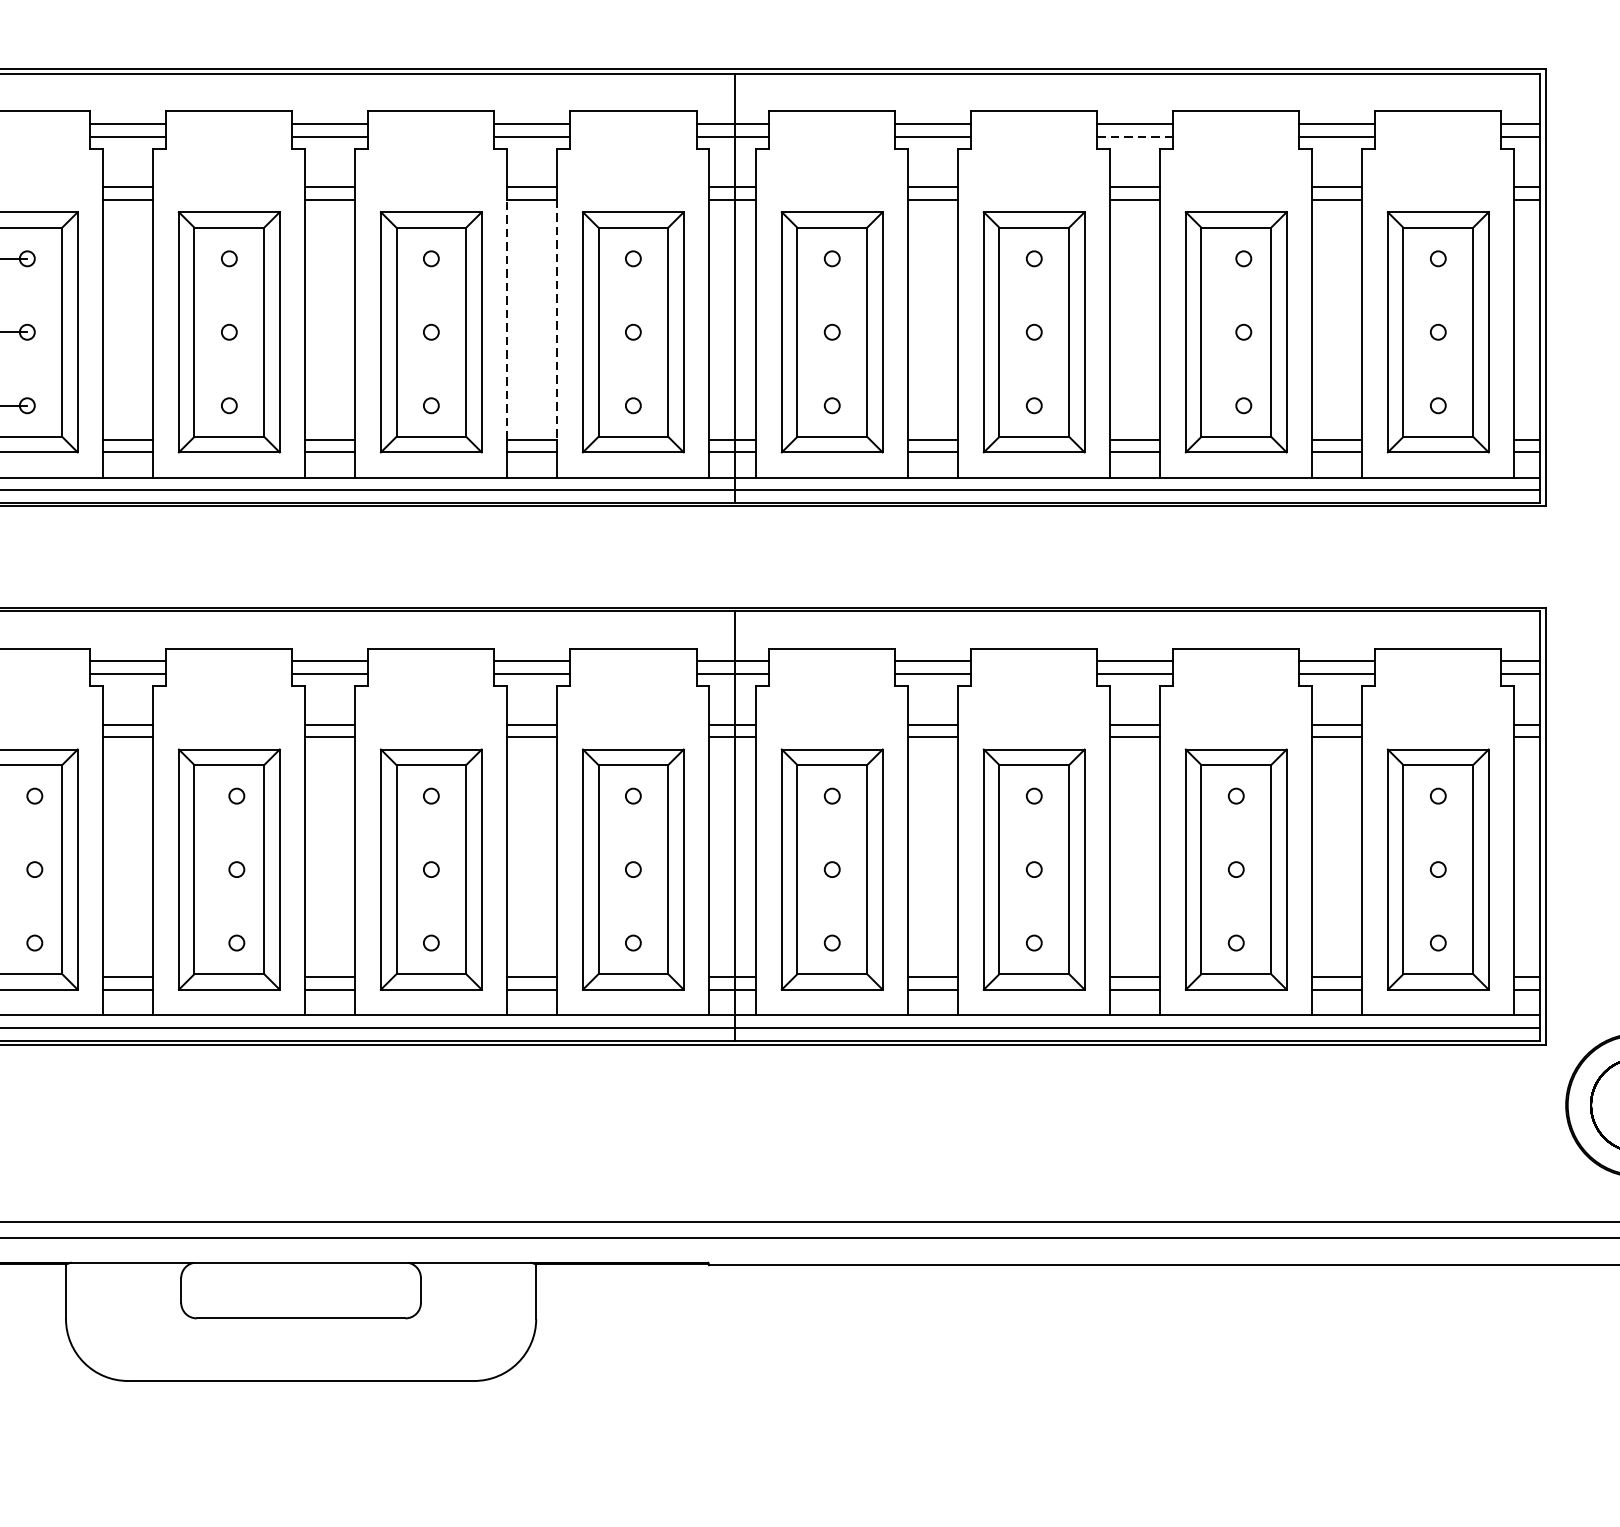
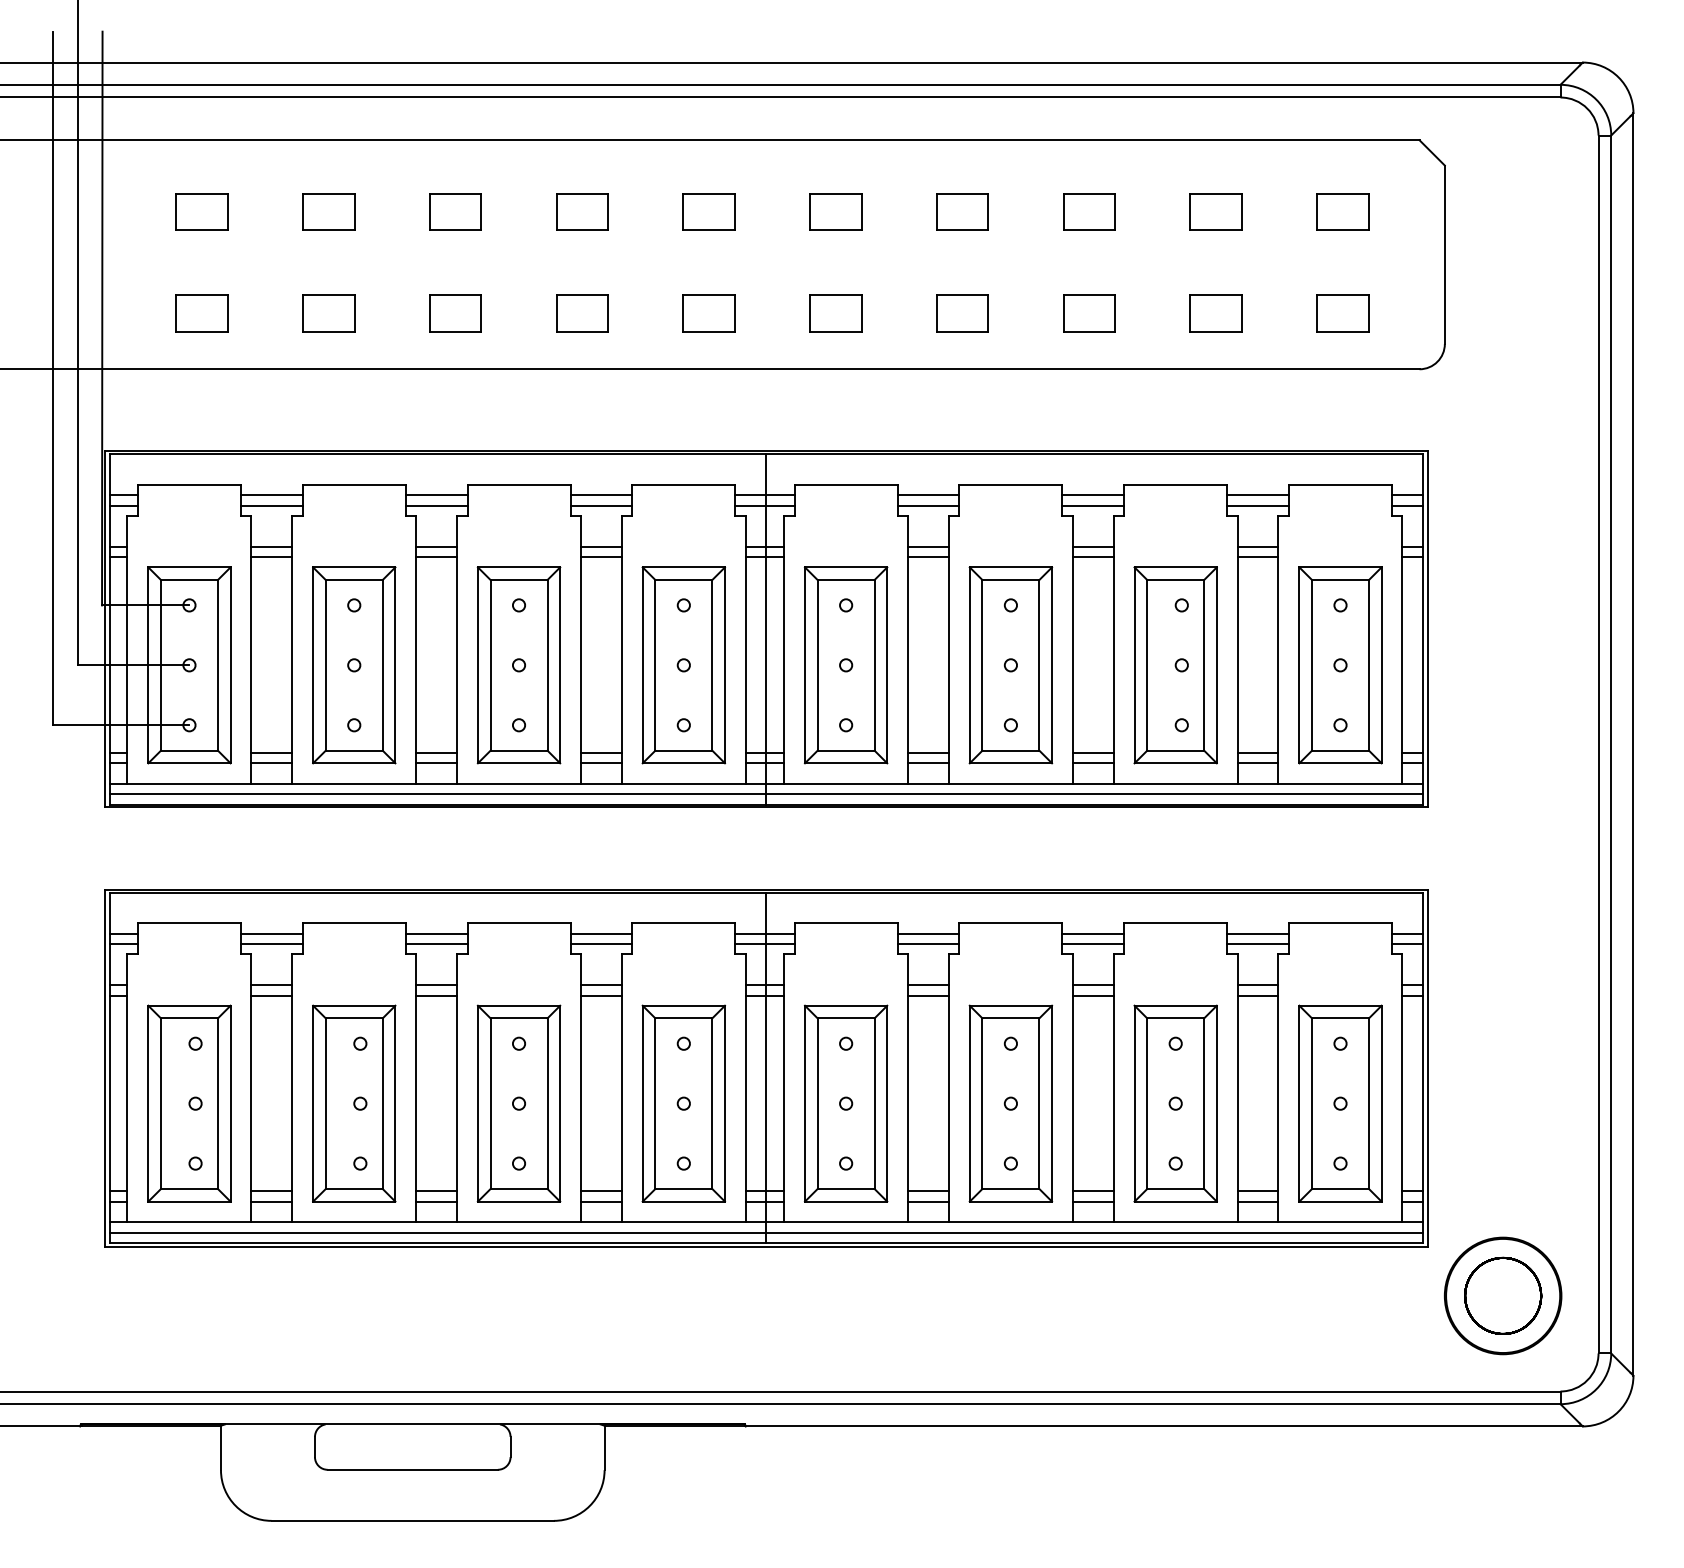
line: (1135, 136) -> (1093, 505), dashed -> solid
line: (506, 320) -> (580, 655), dashed -> solid
line: (556, 320) -> (621, 655), dashed -> solid

